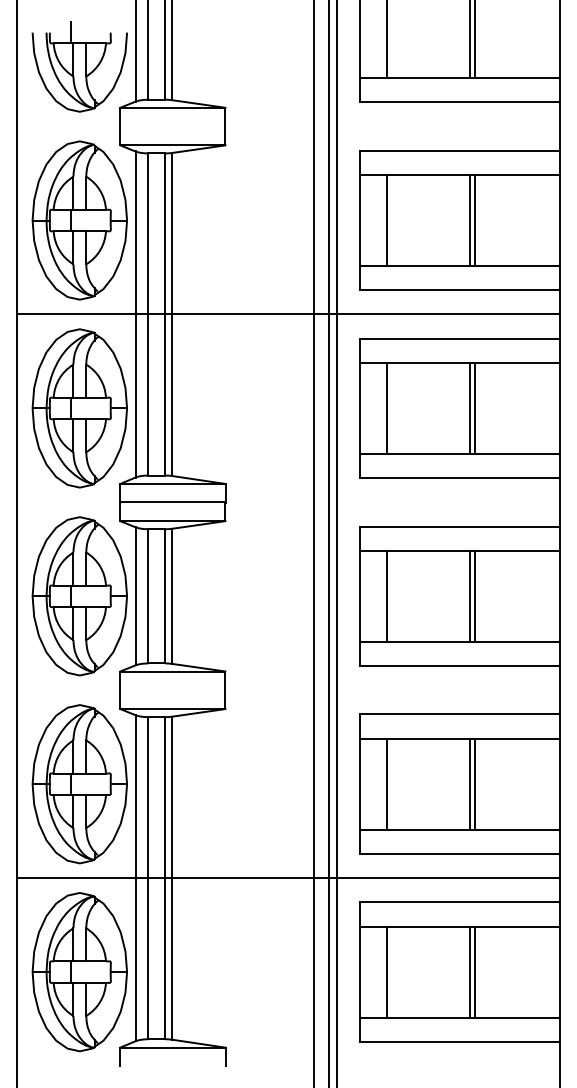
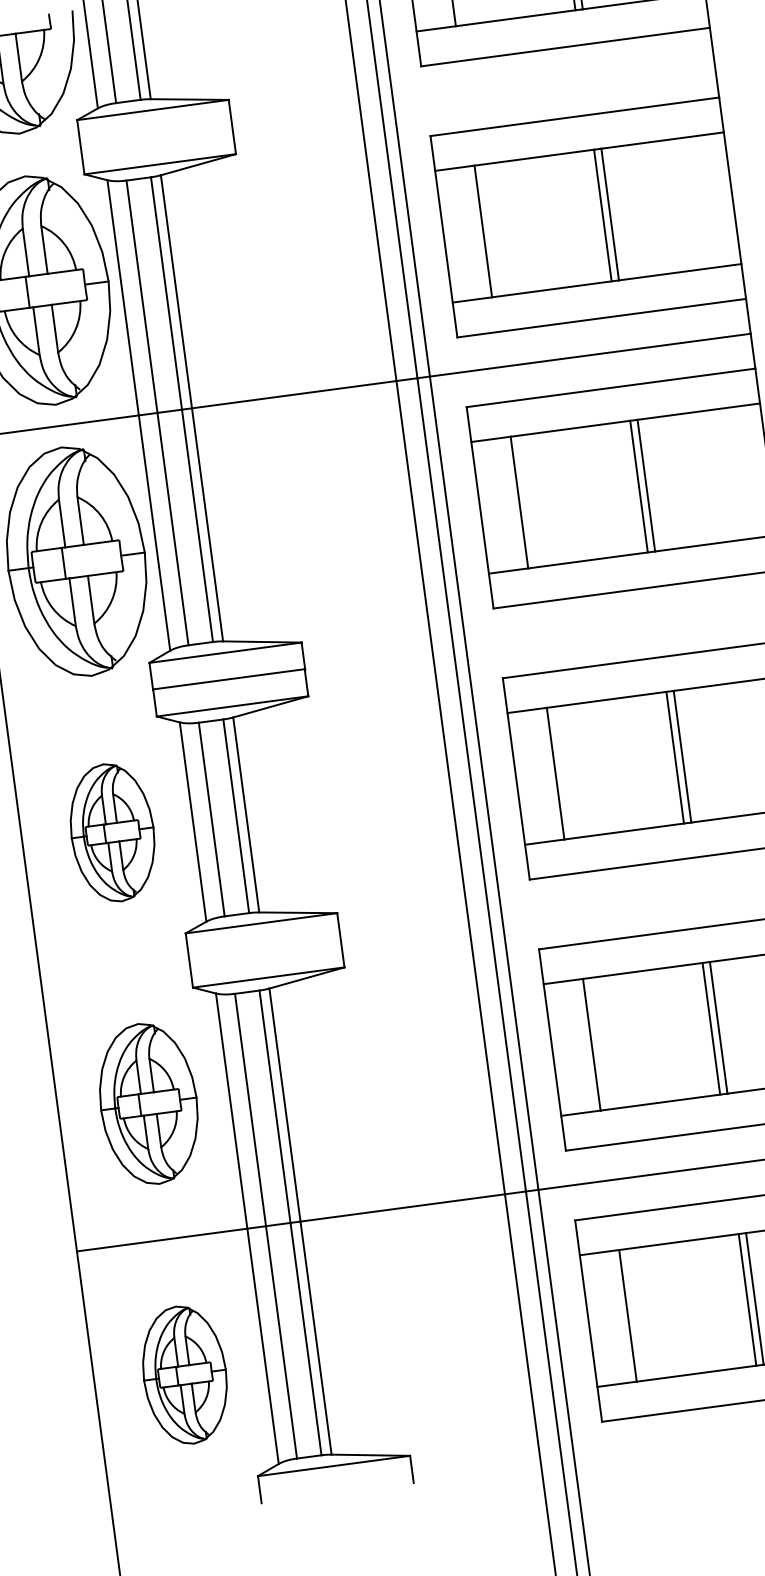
part: (79, 596) -> (112, 833), size x0.6
part: (79, 784) -> (148, 1104), size x0.7
part: (79, 972) -> (184, 1375), size x0.6

